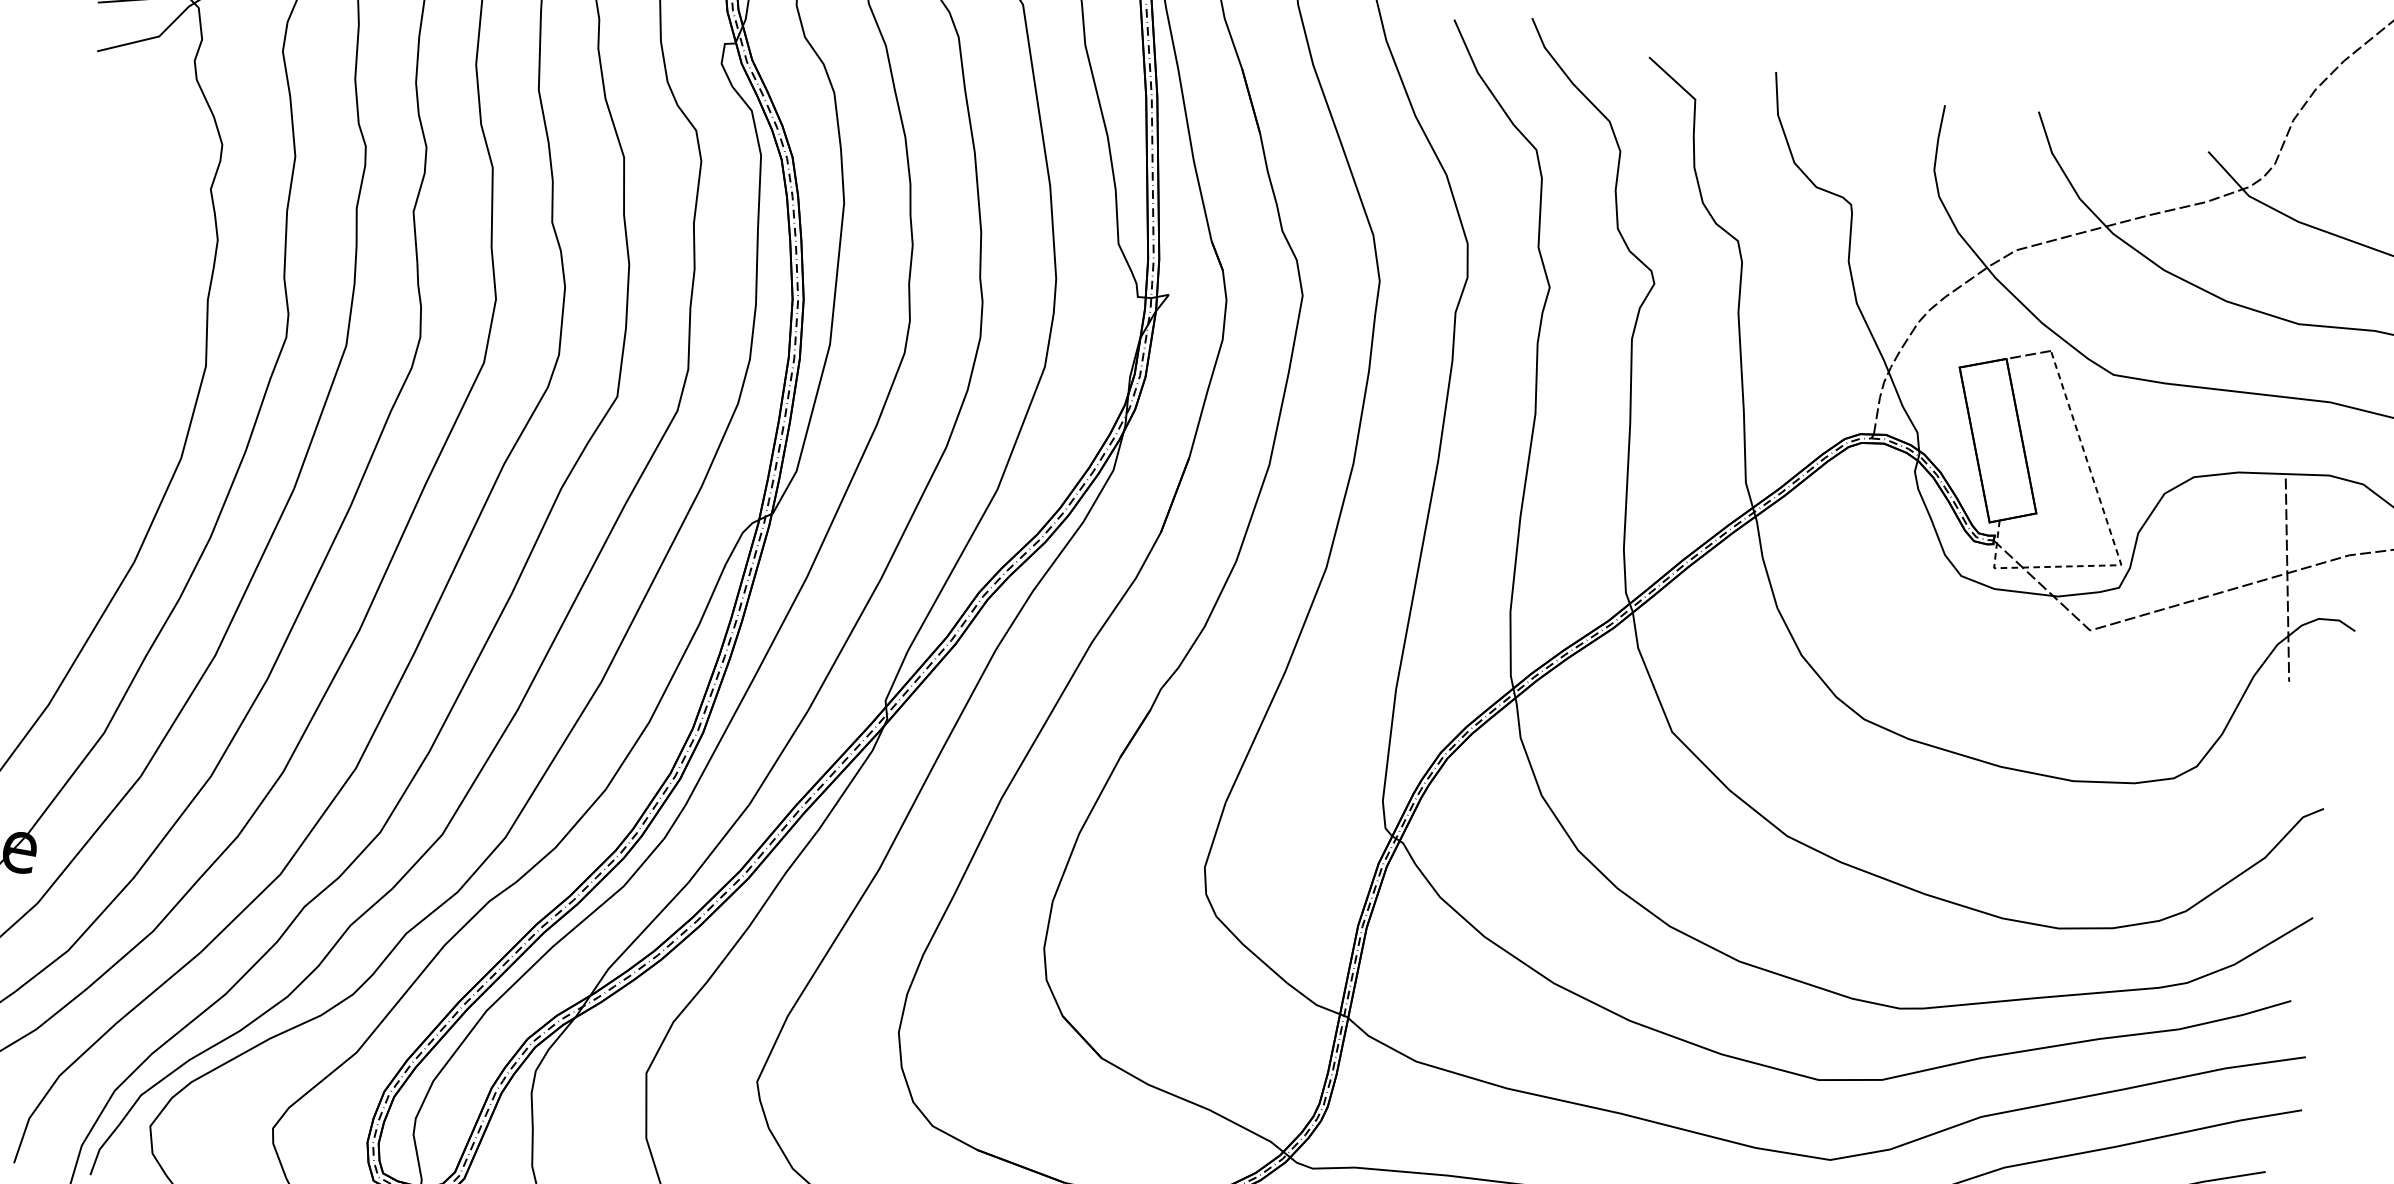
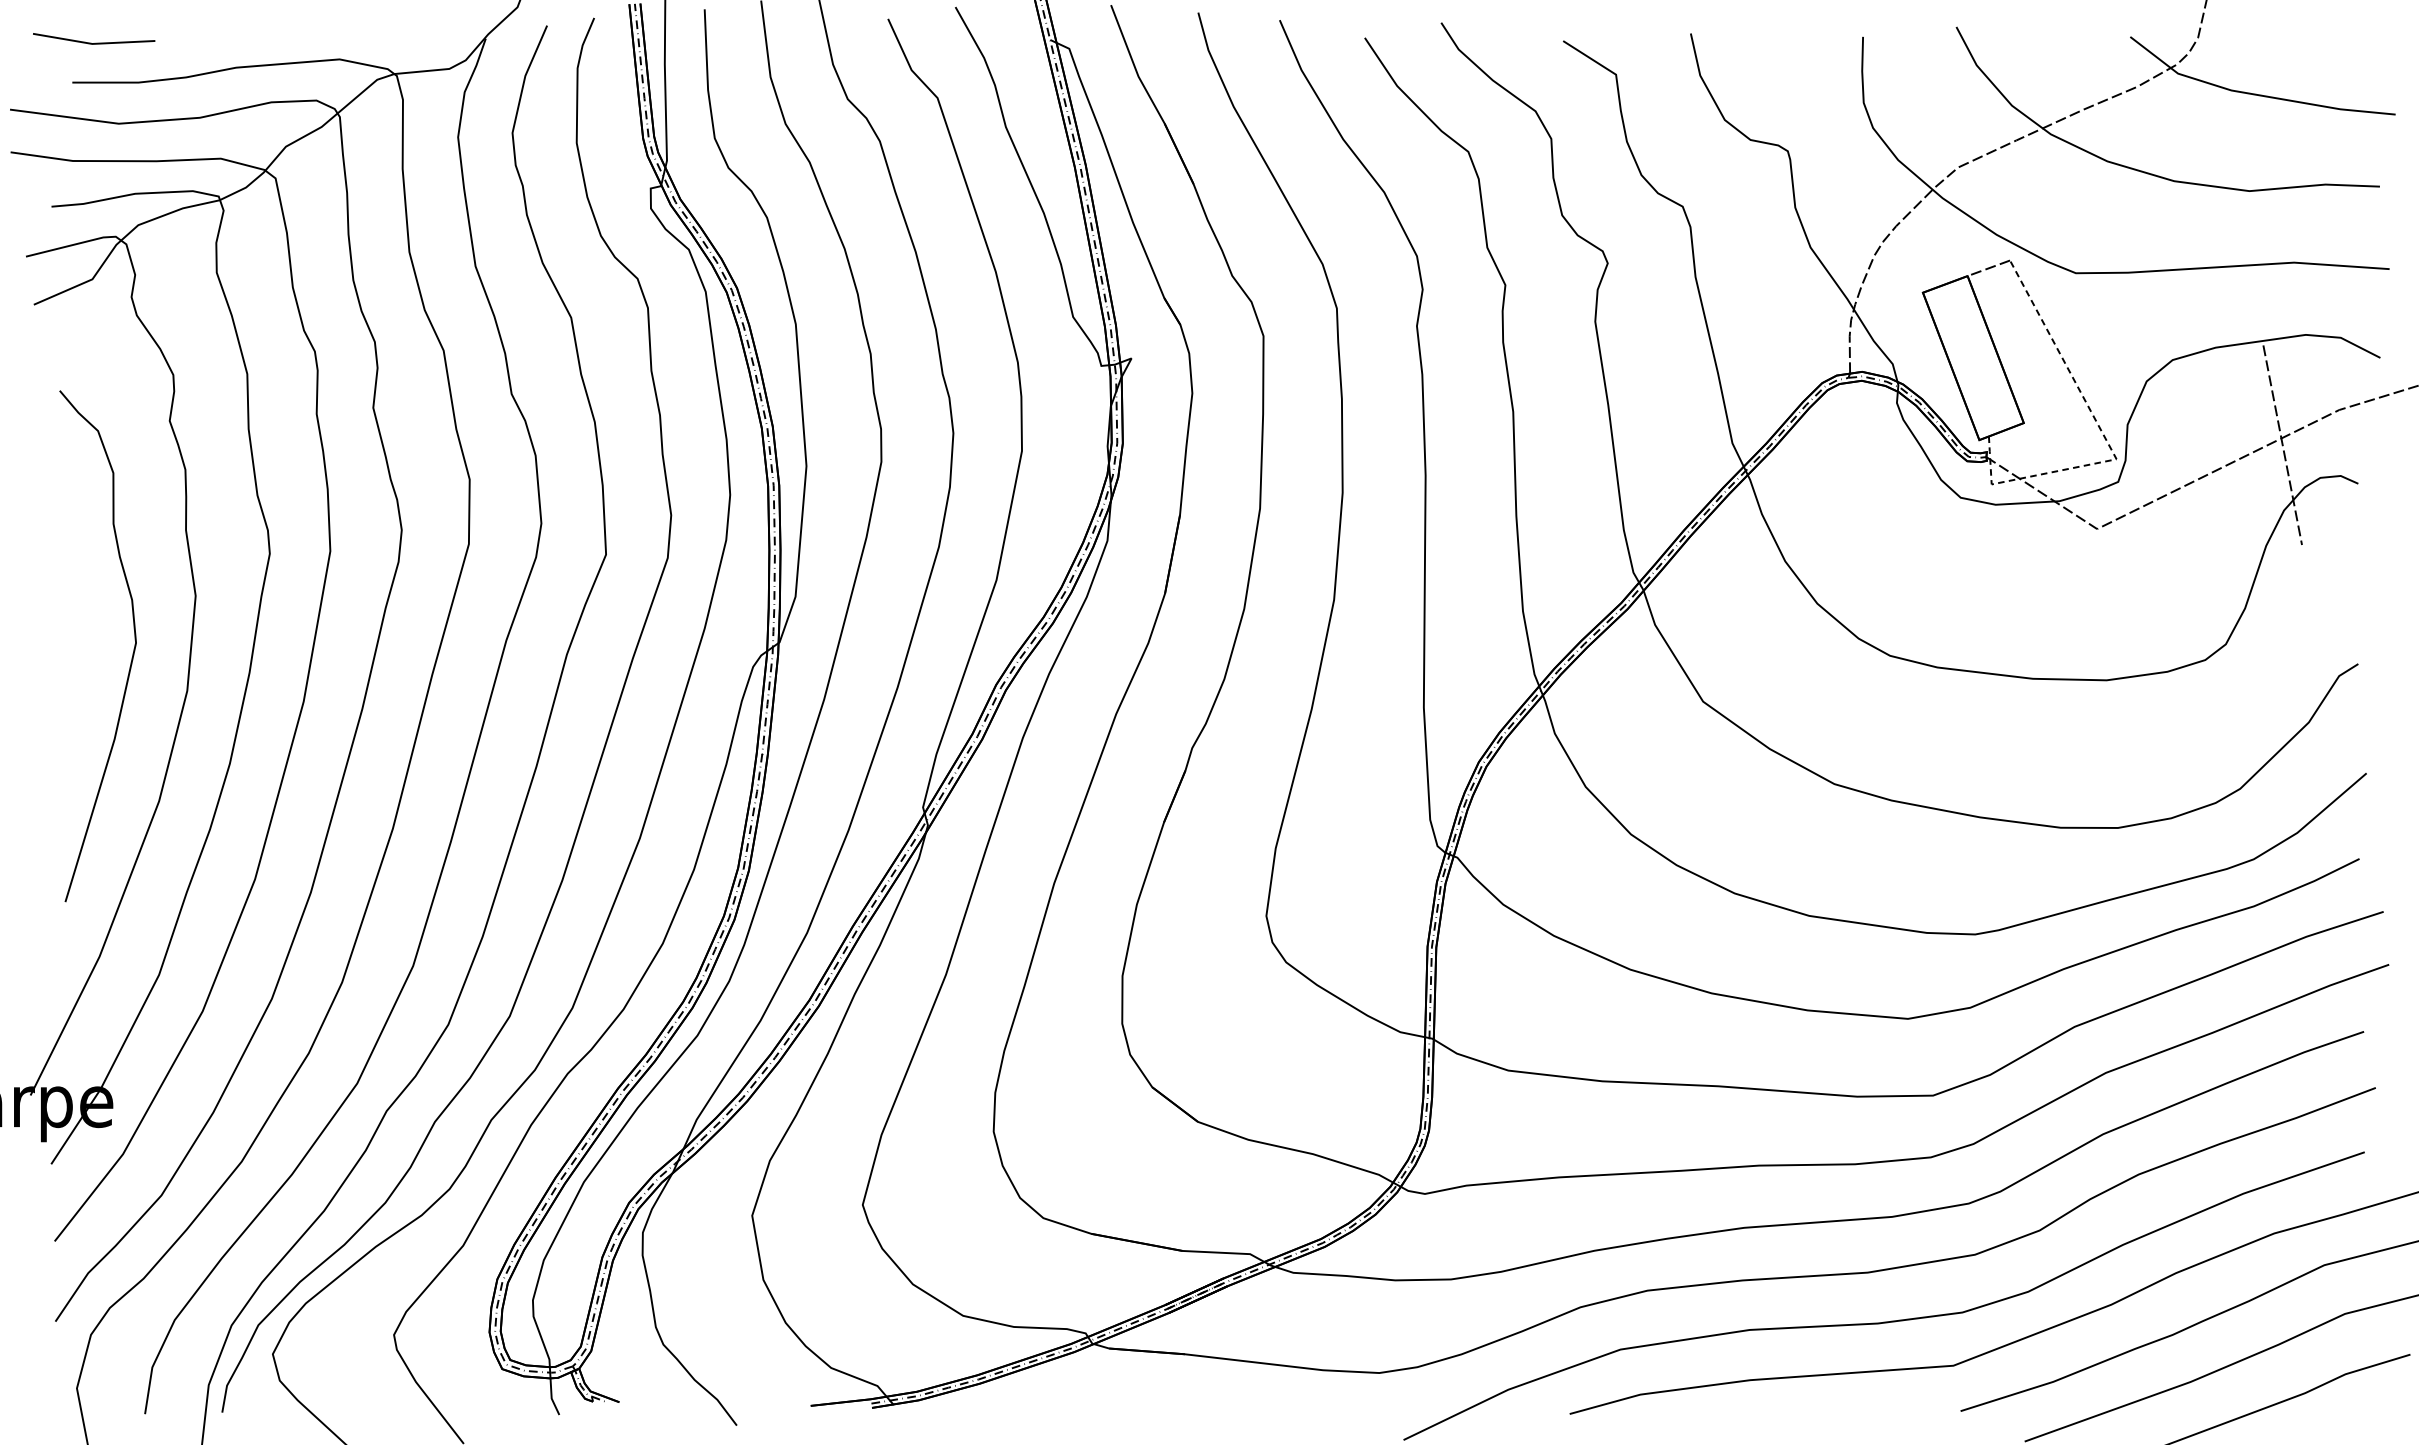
curve: (133, 411) -> (132, 653), added

